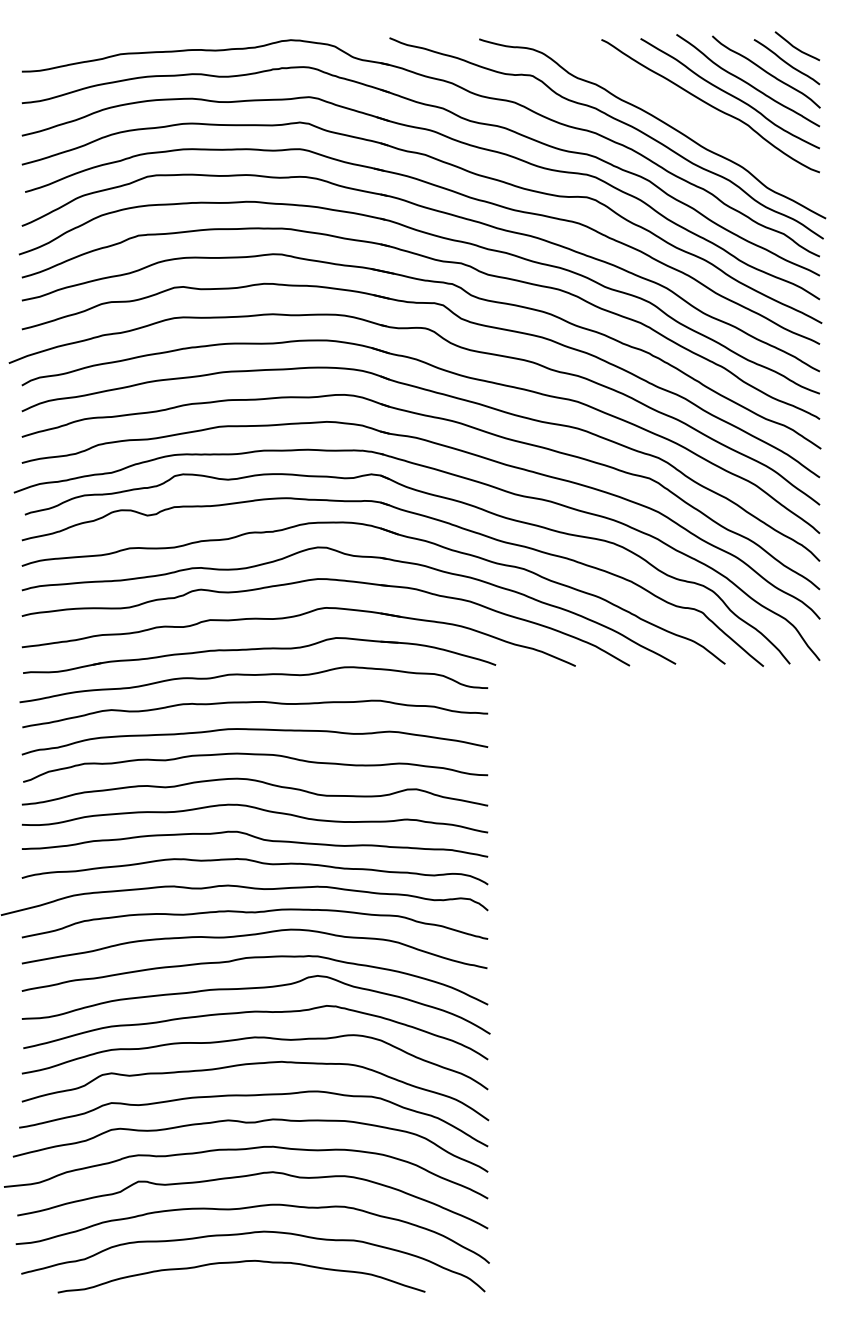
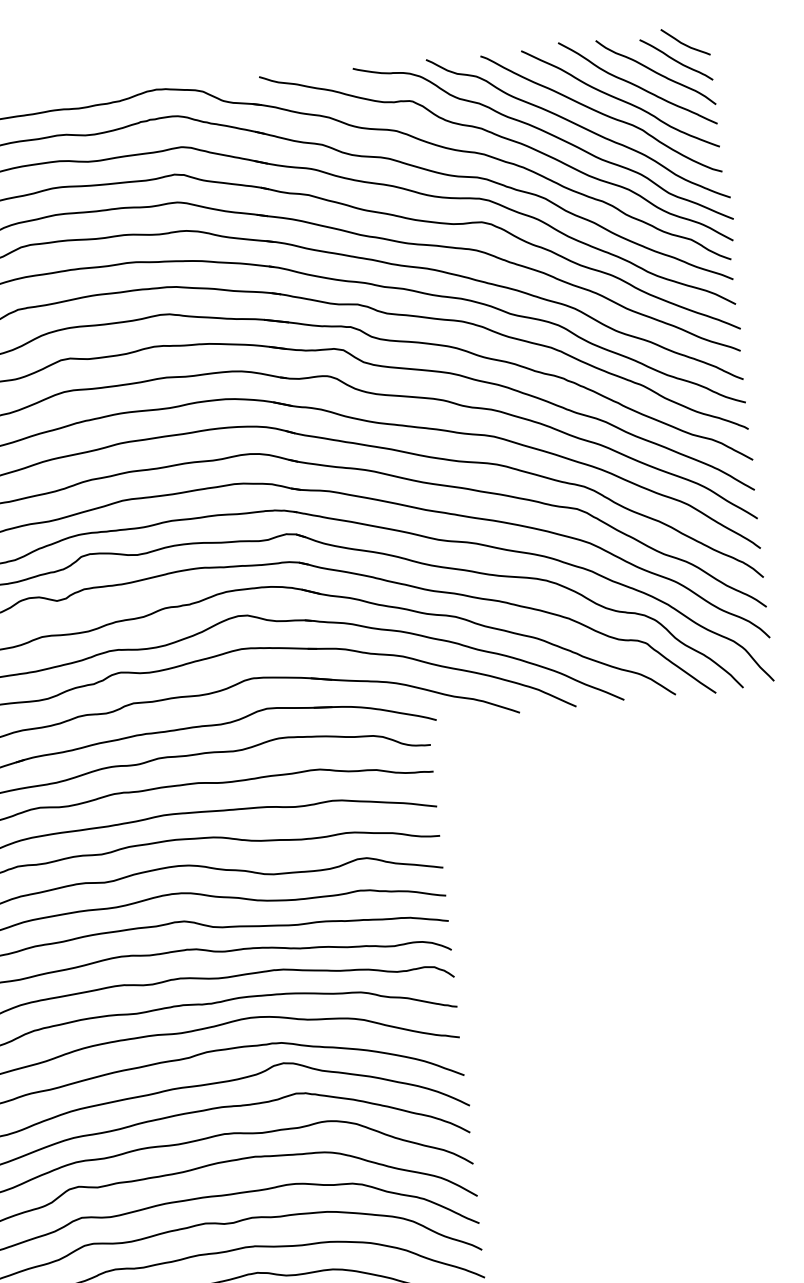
curve: (688, 116) -> (579, 127), added

